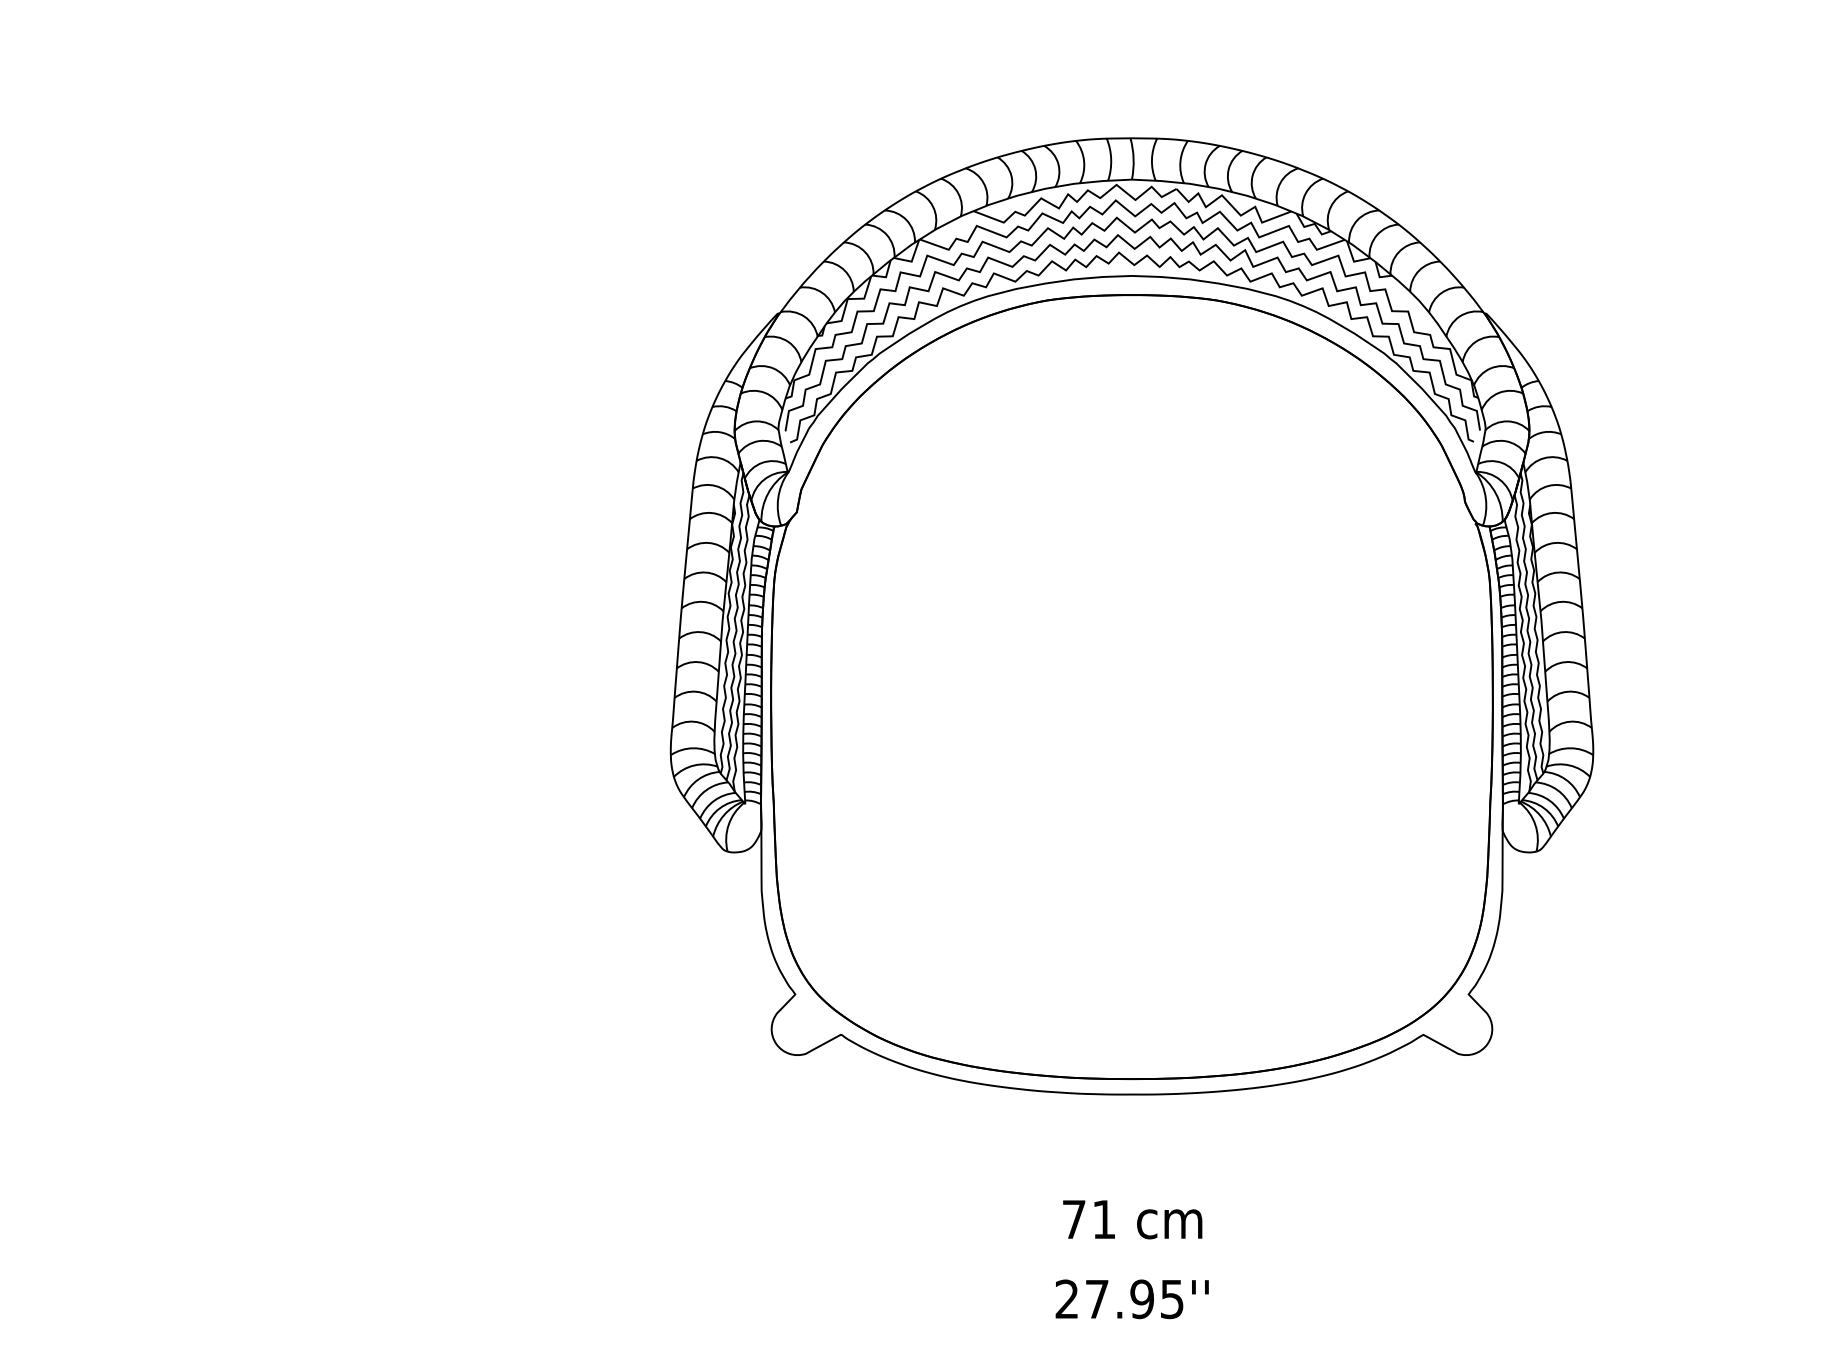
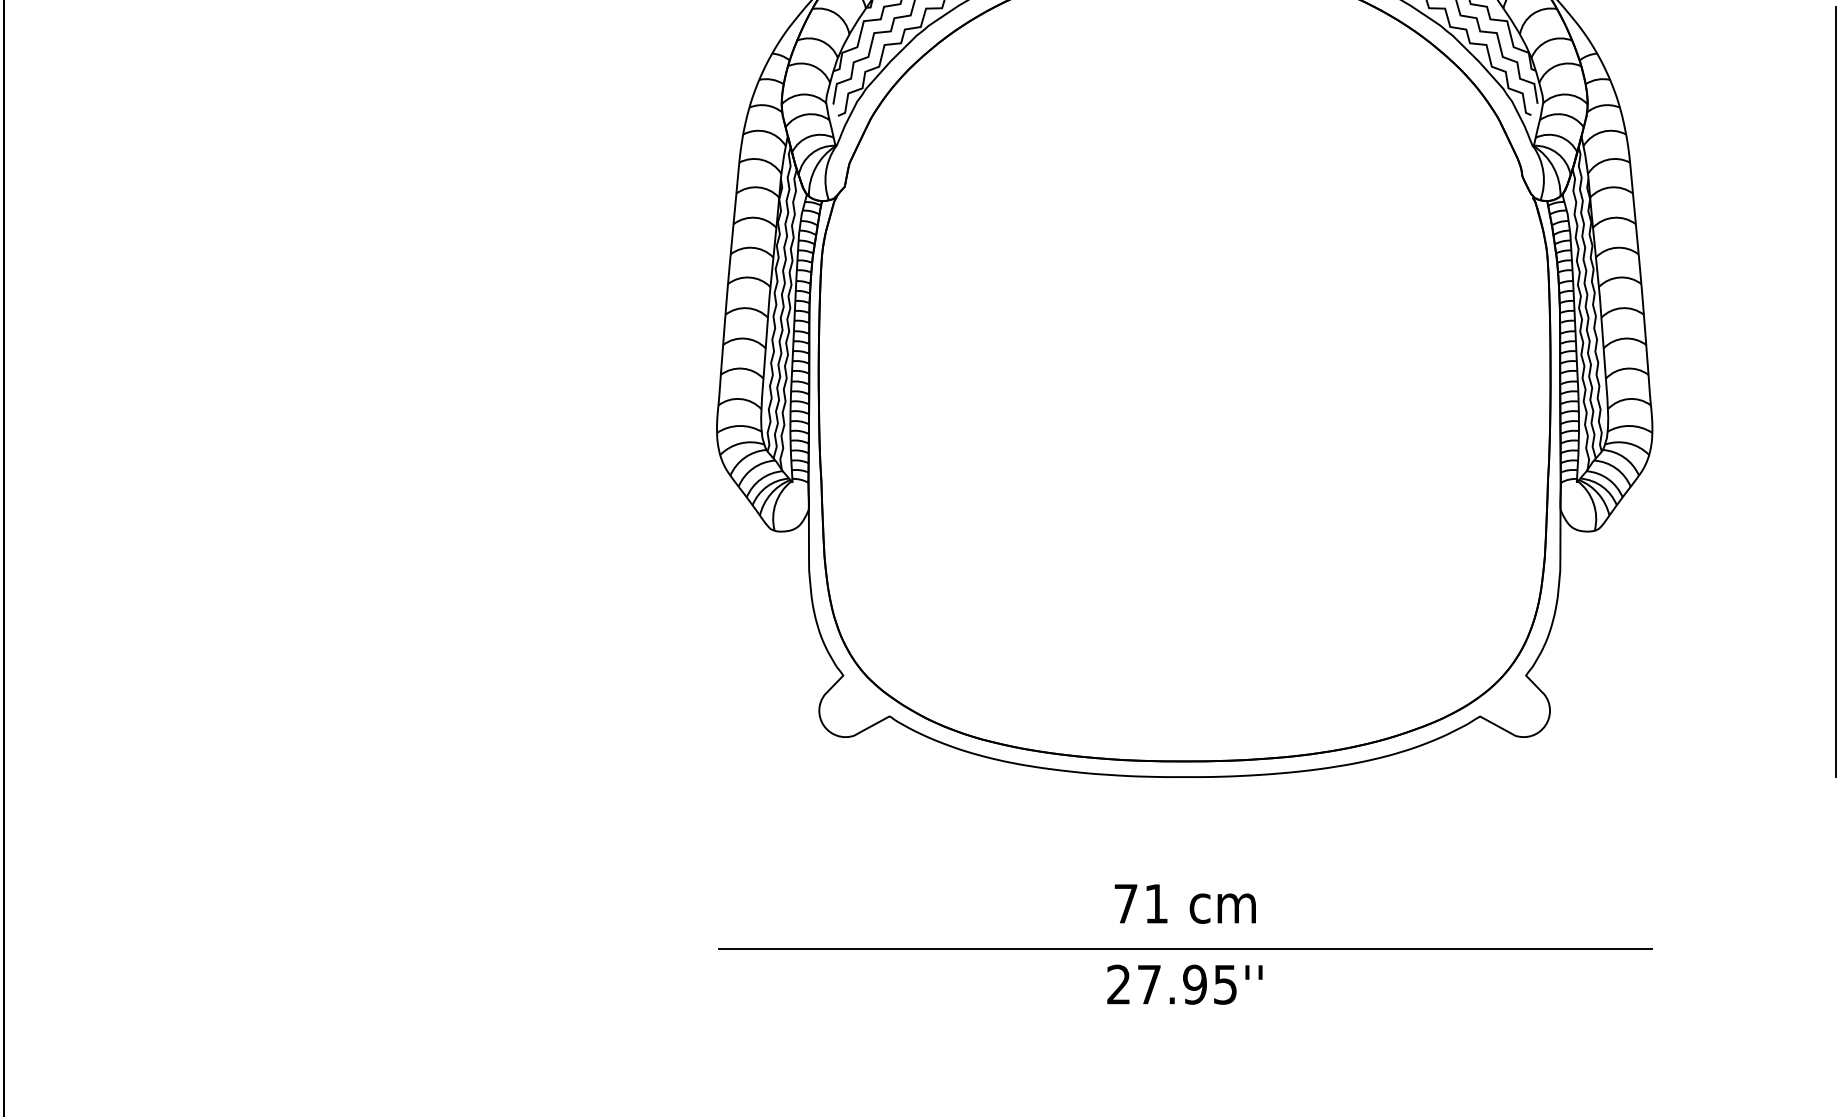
line: (1774, 714) -> (1836, 391), added
line: (1132, 1264) -> (1185, 949), added

